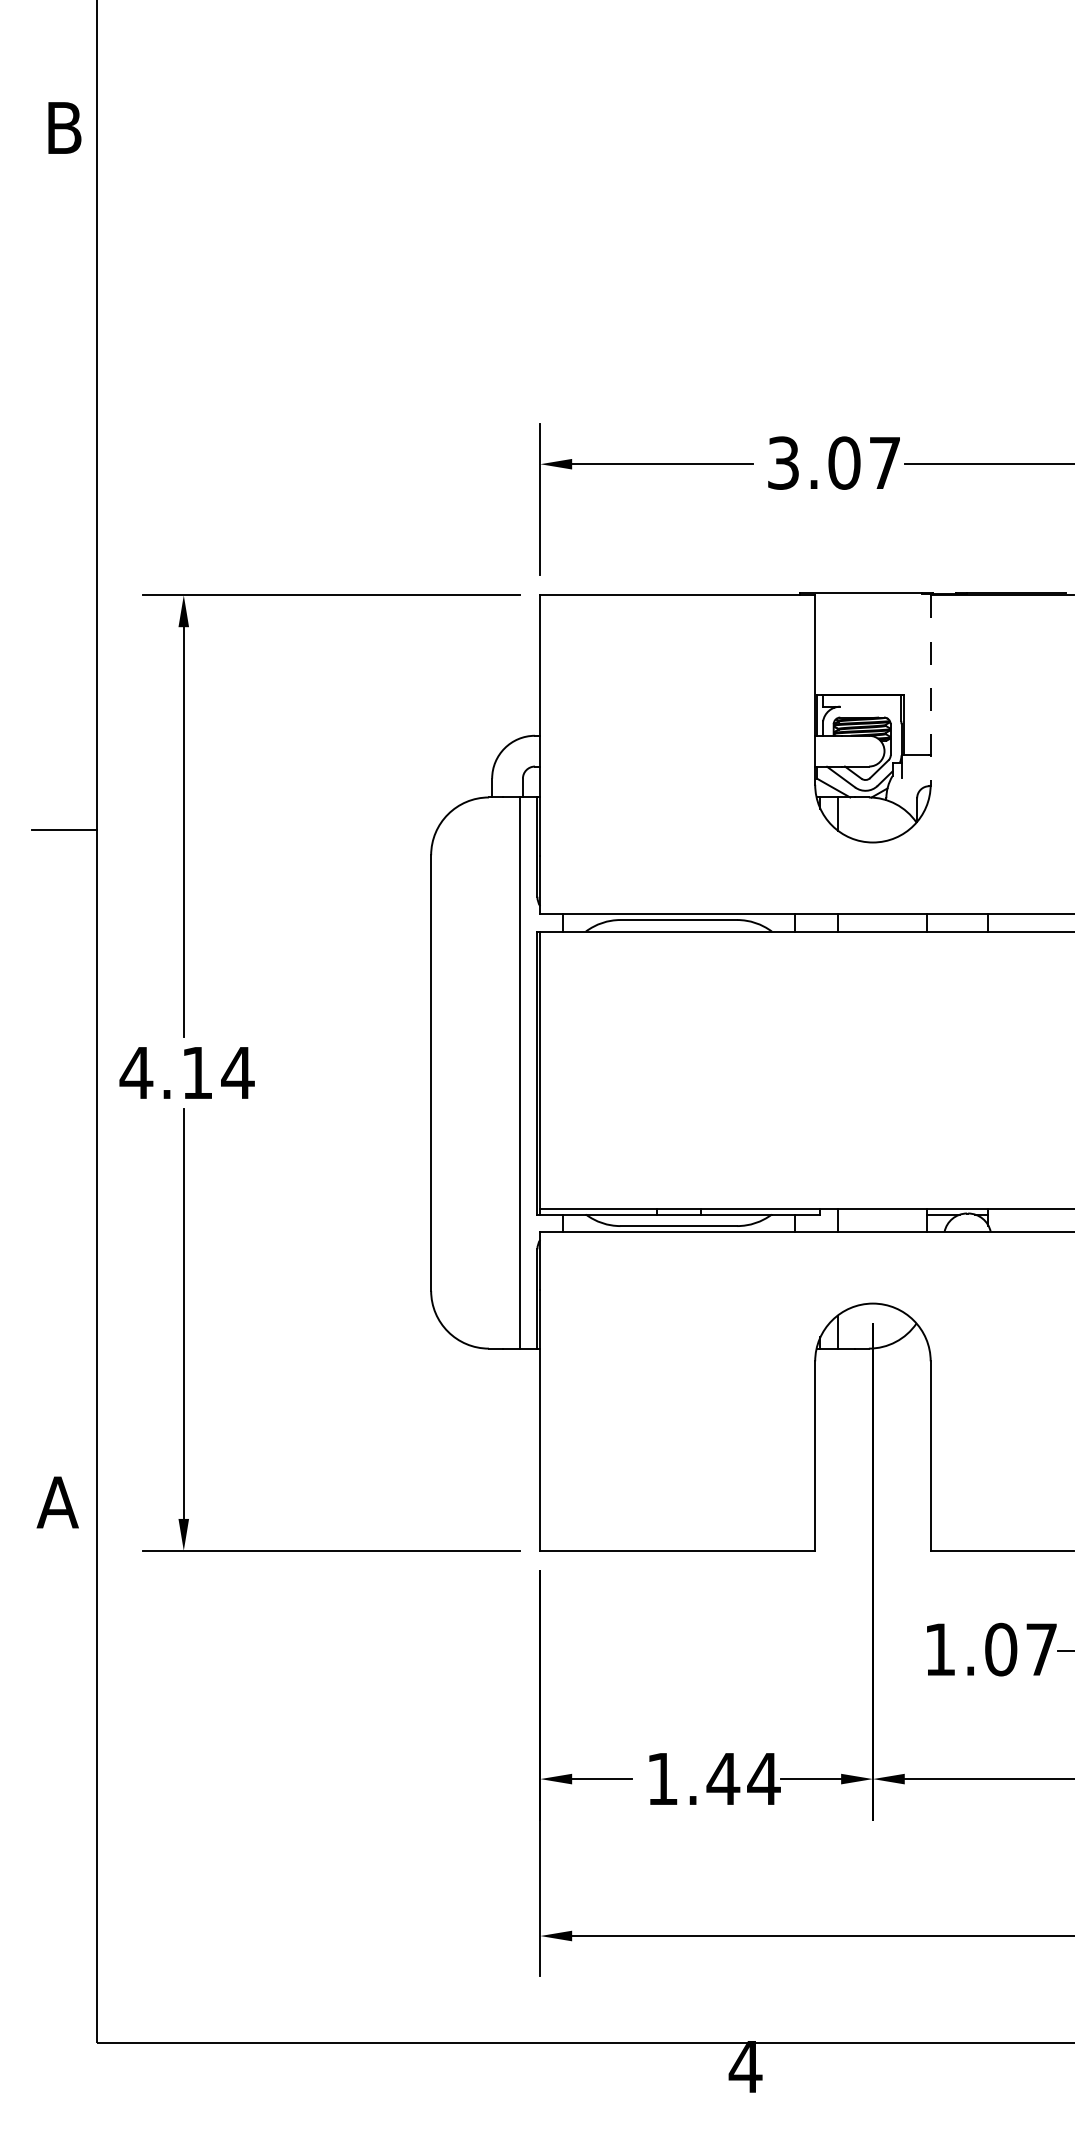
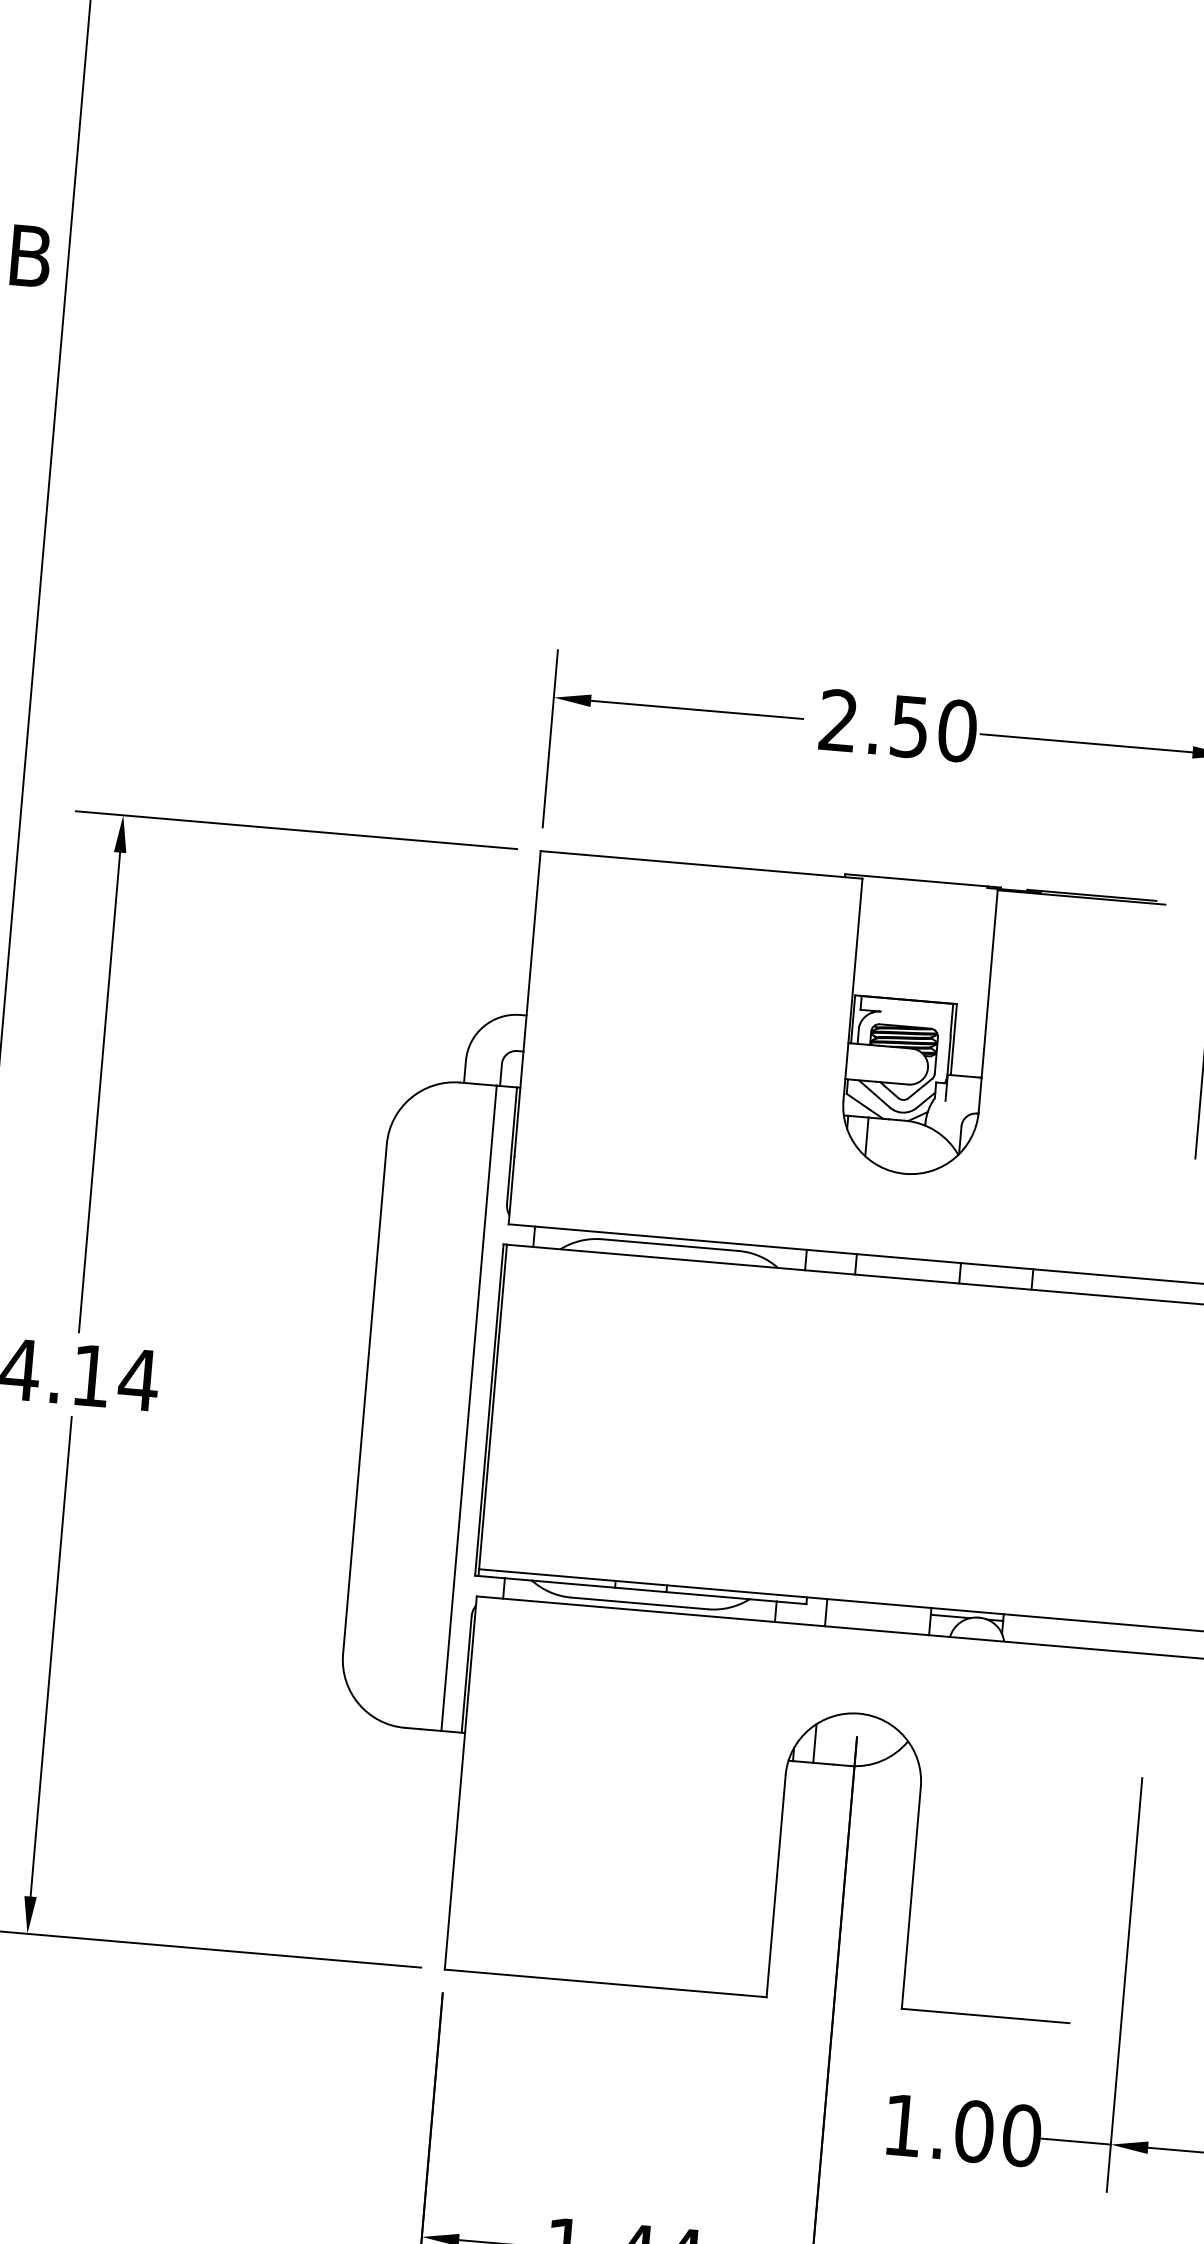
text: (834, 462) -> (898, 725), 3.07 -> 2.50
line: (930, 690) -> (987, 1001), dashed -> solid
text: (1041, 1649) -> (1021, 2135), 1.07 -> 1.00

